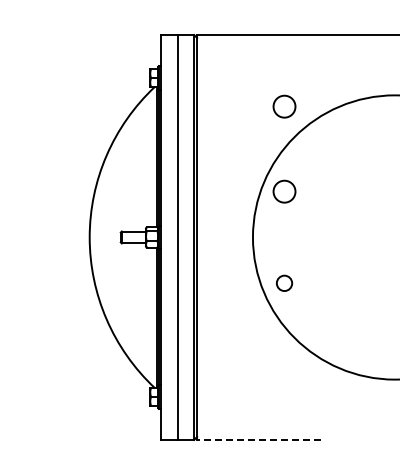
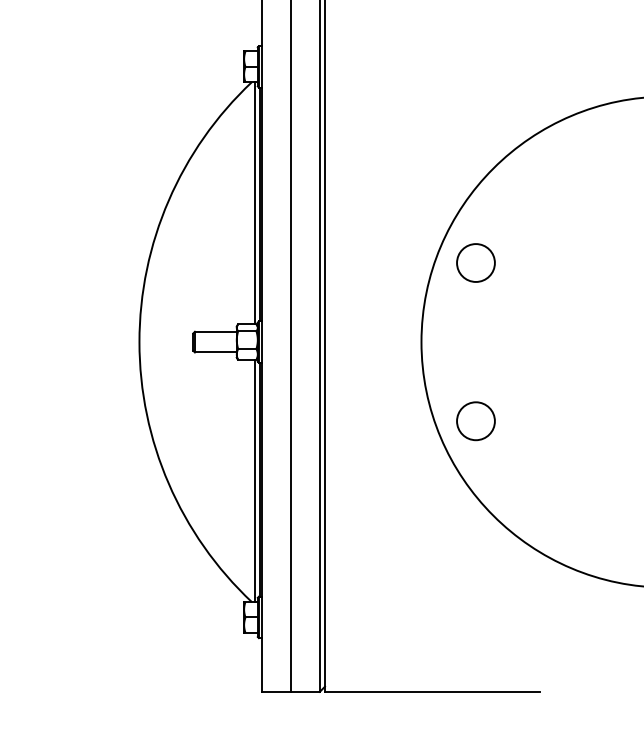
circle: (284, 106) -> (475, 115), removed
circle: (284, 283) -> (475, 421), size x1.43
line: (258, 439) -> (431, 691), dashed -> solid

